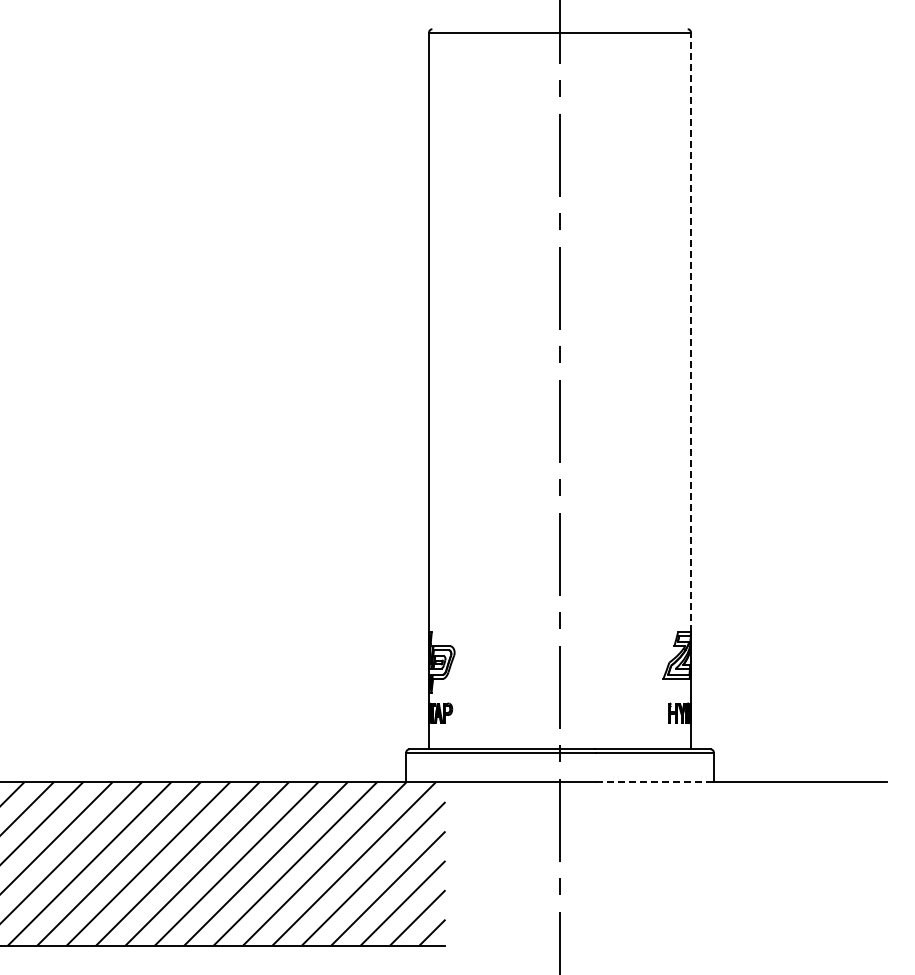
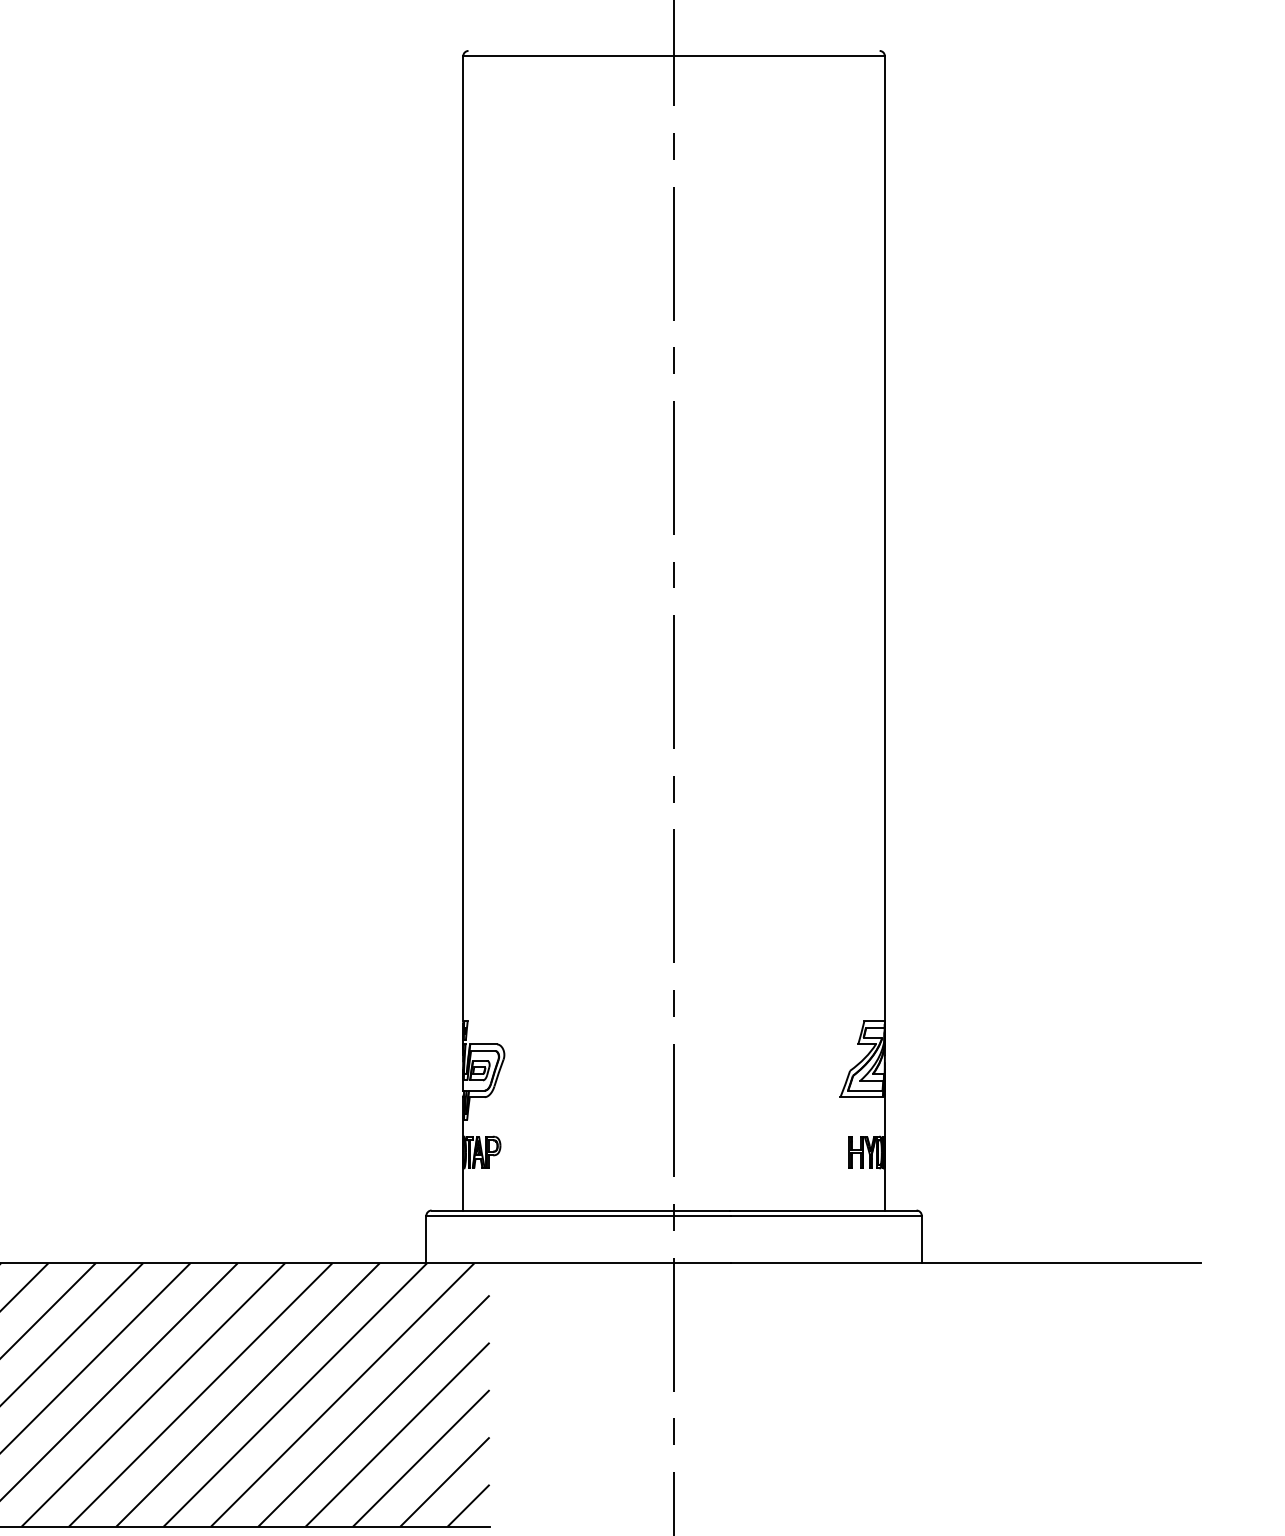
line: (690, 332) -> (884, 539), dashed -> solid
line: (655, 782) -> (827, 1263), dashed -> solid

